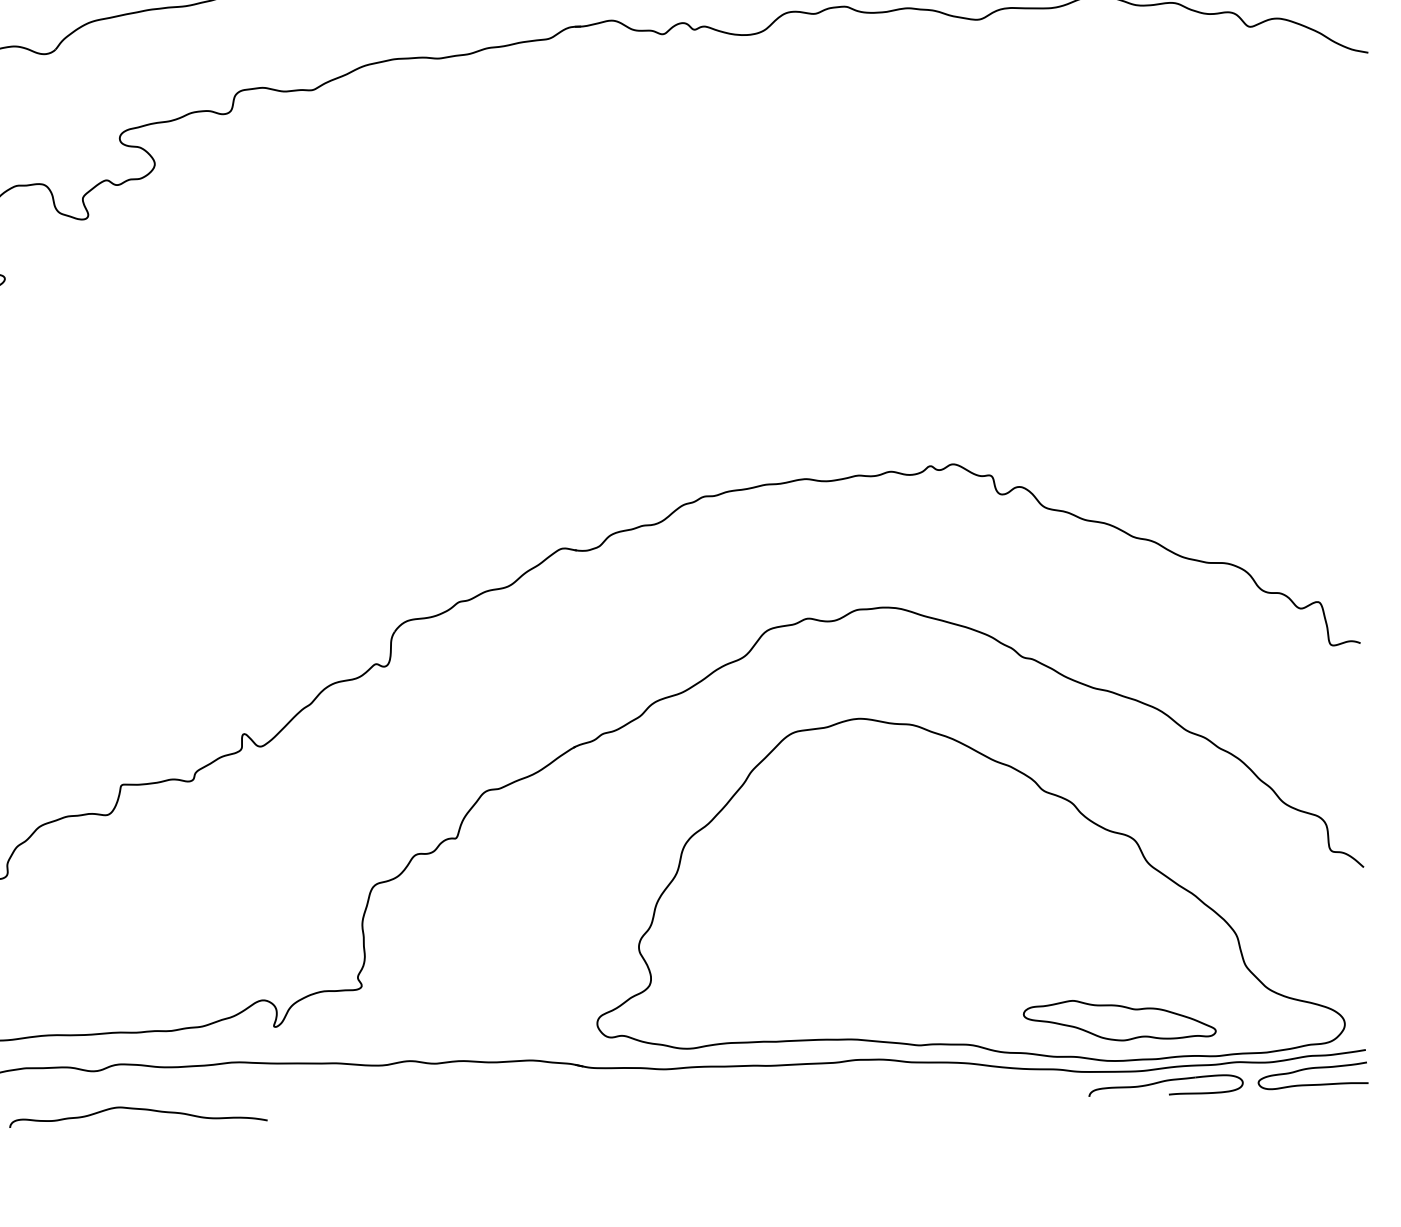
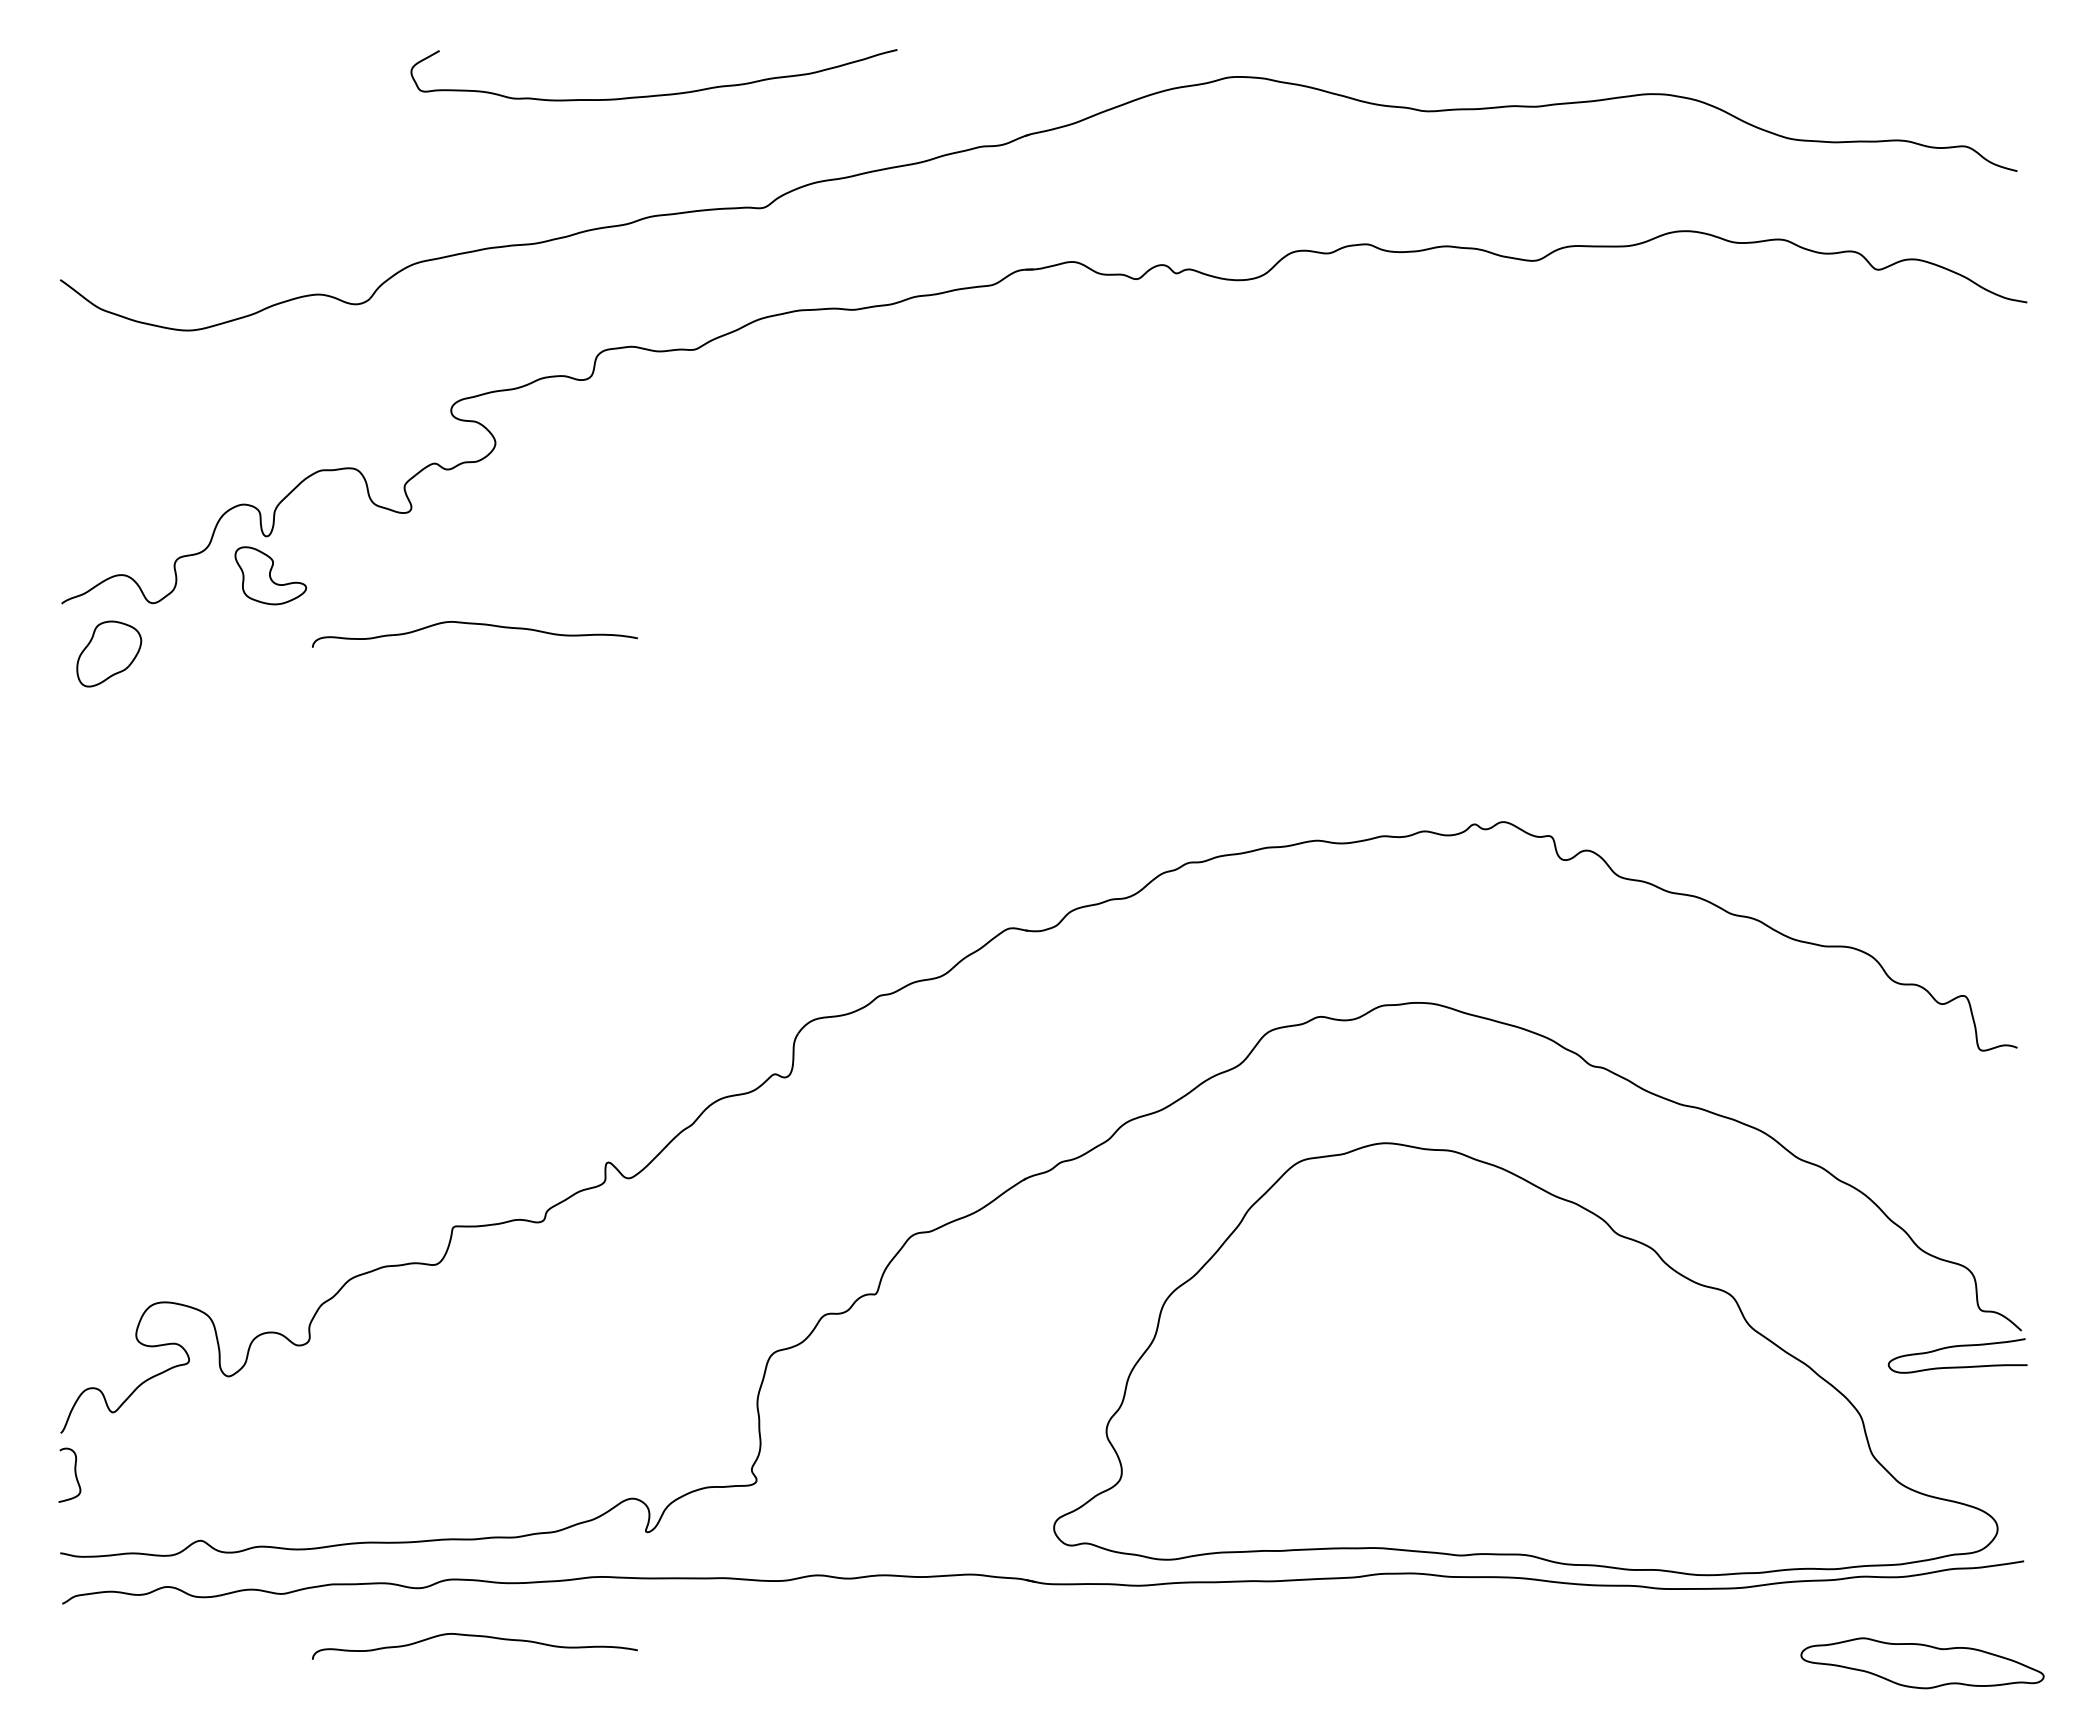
curve: (138, 307) -> (474, 624), added
part: (1119, 1020) -> (1922, 1663), moved
curve: (1312, 1069) -> (1956, 1347), moved
part: (1165, 1085) -> (1771, 1606), removed

